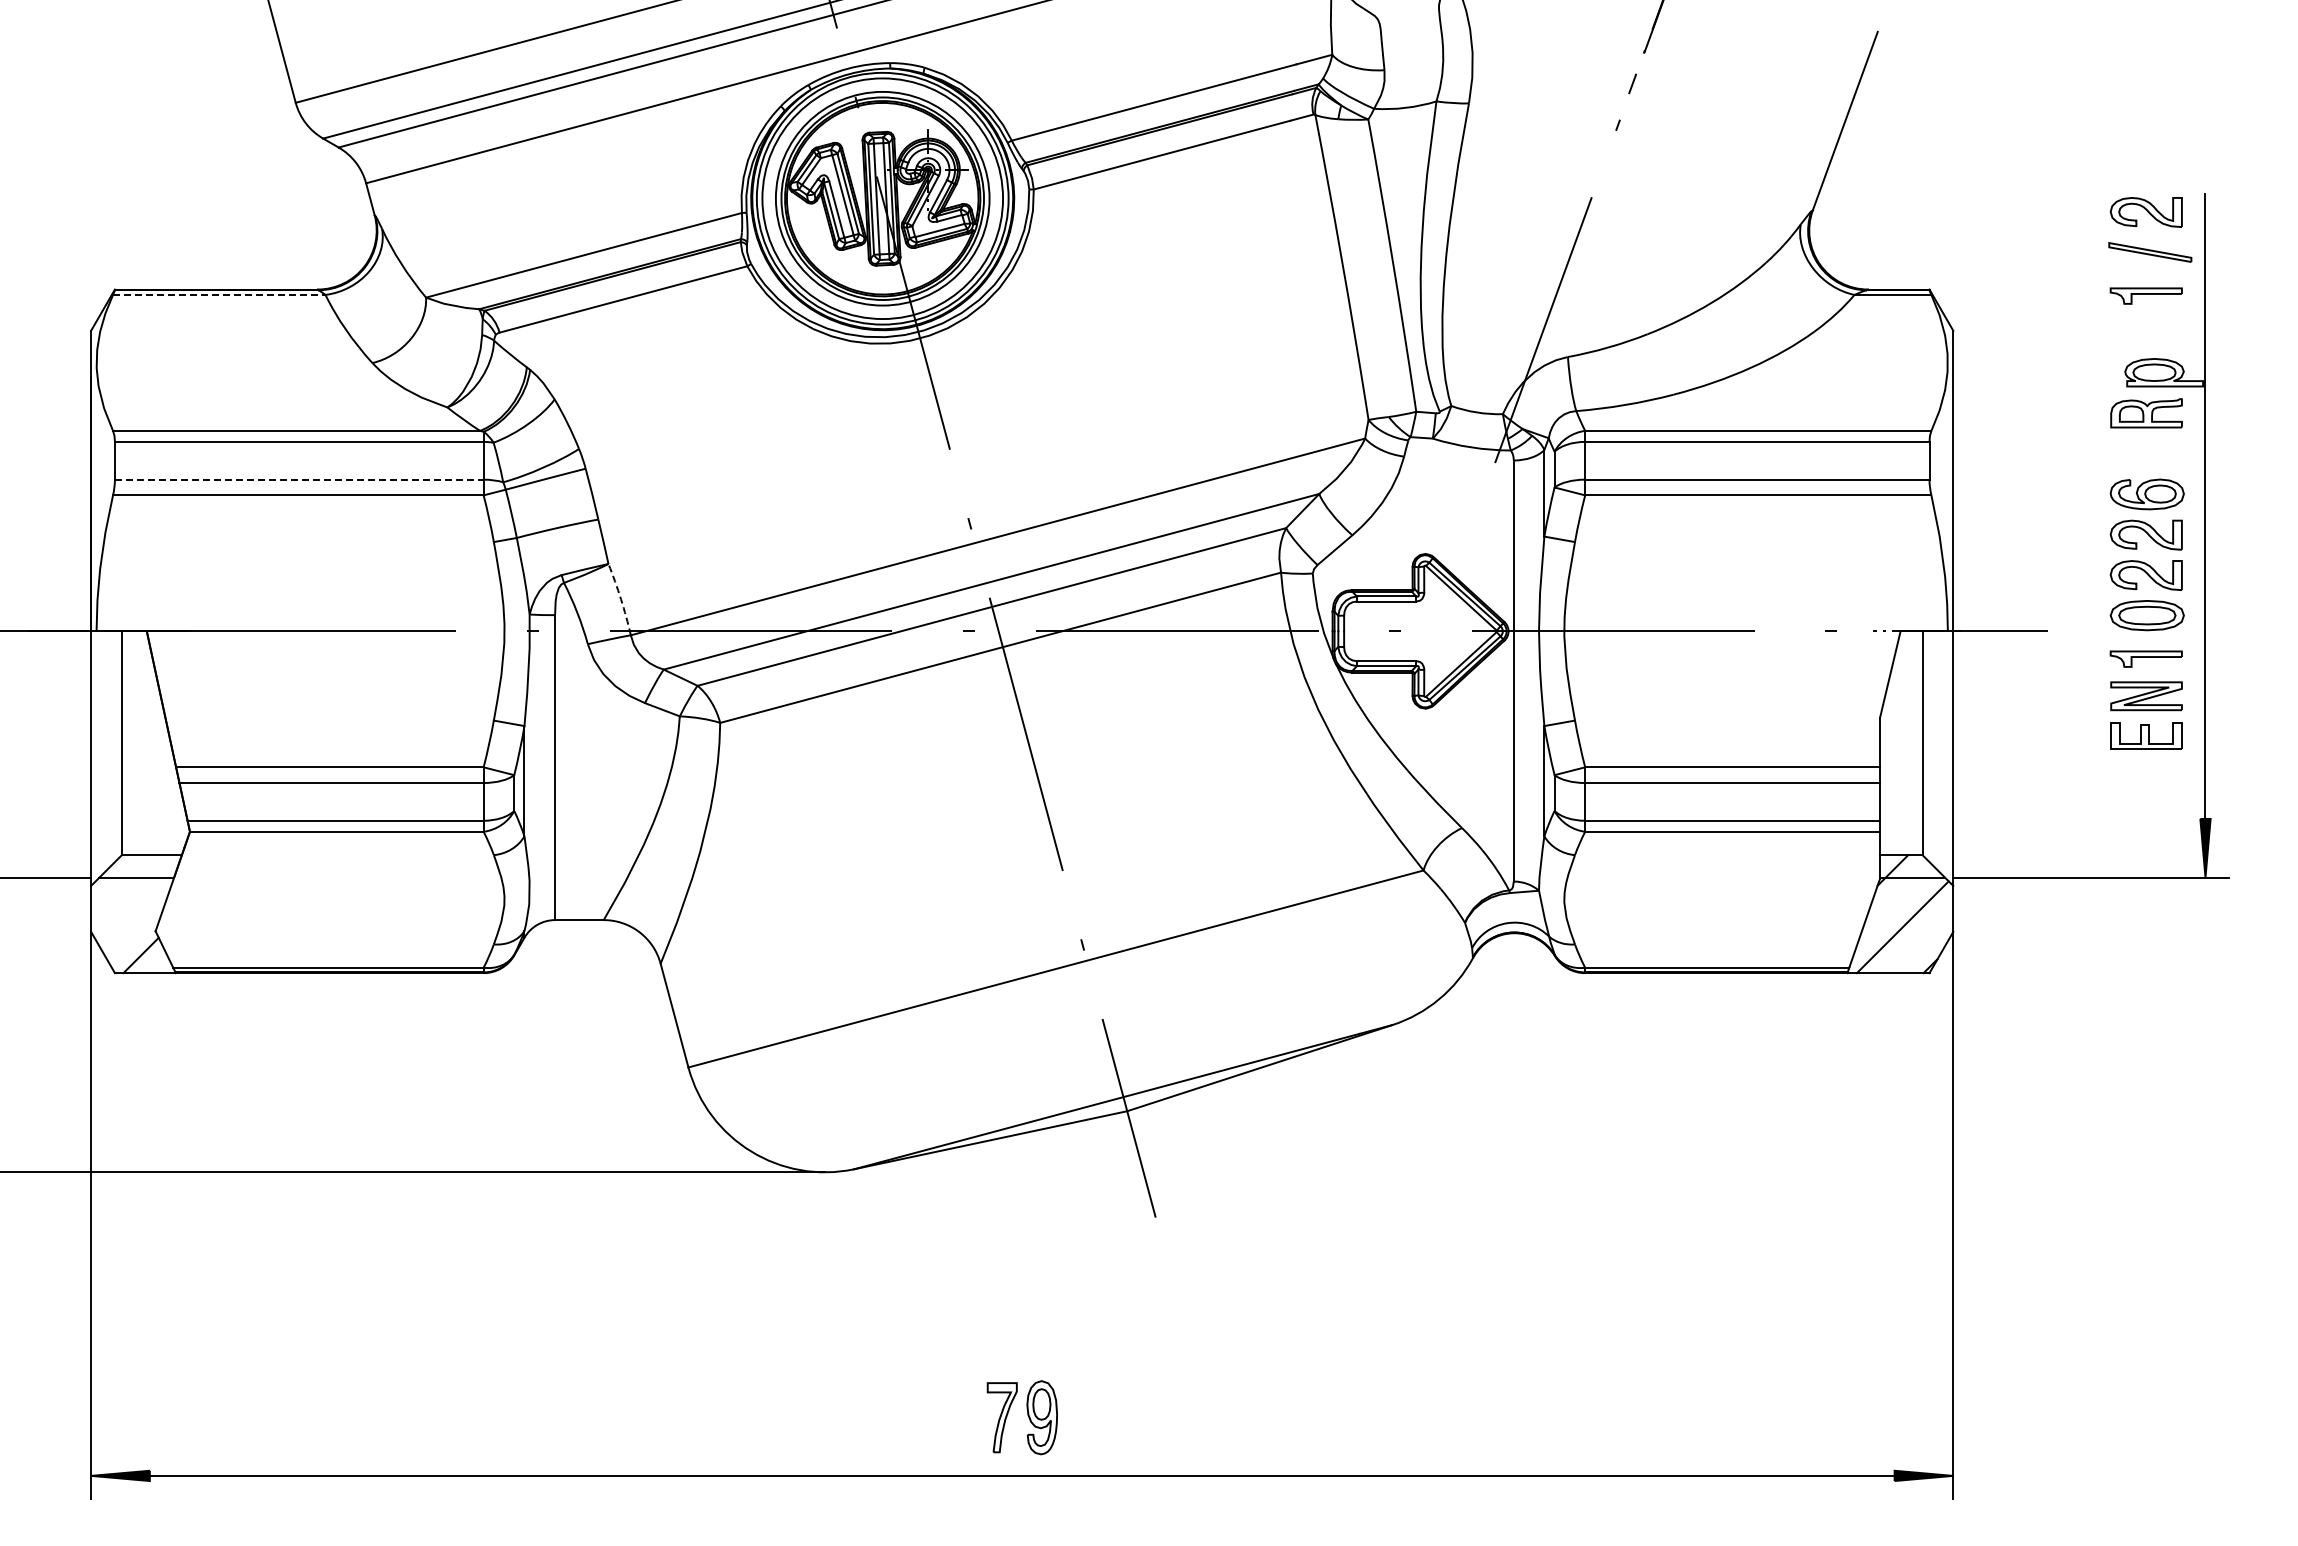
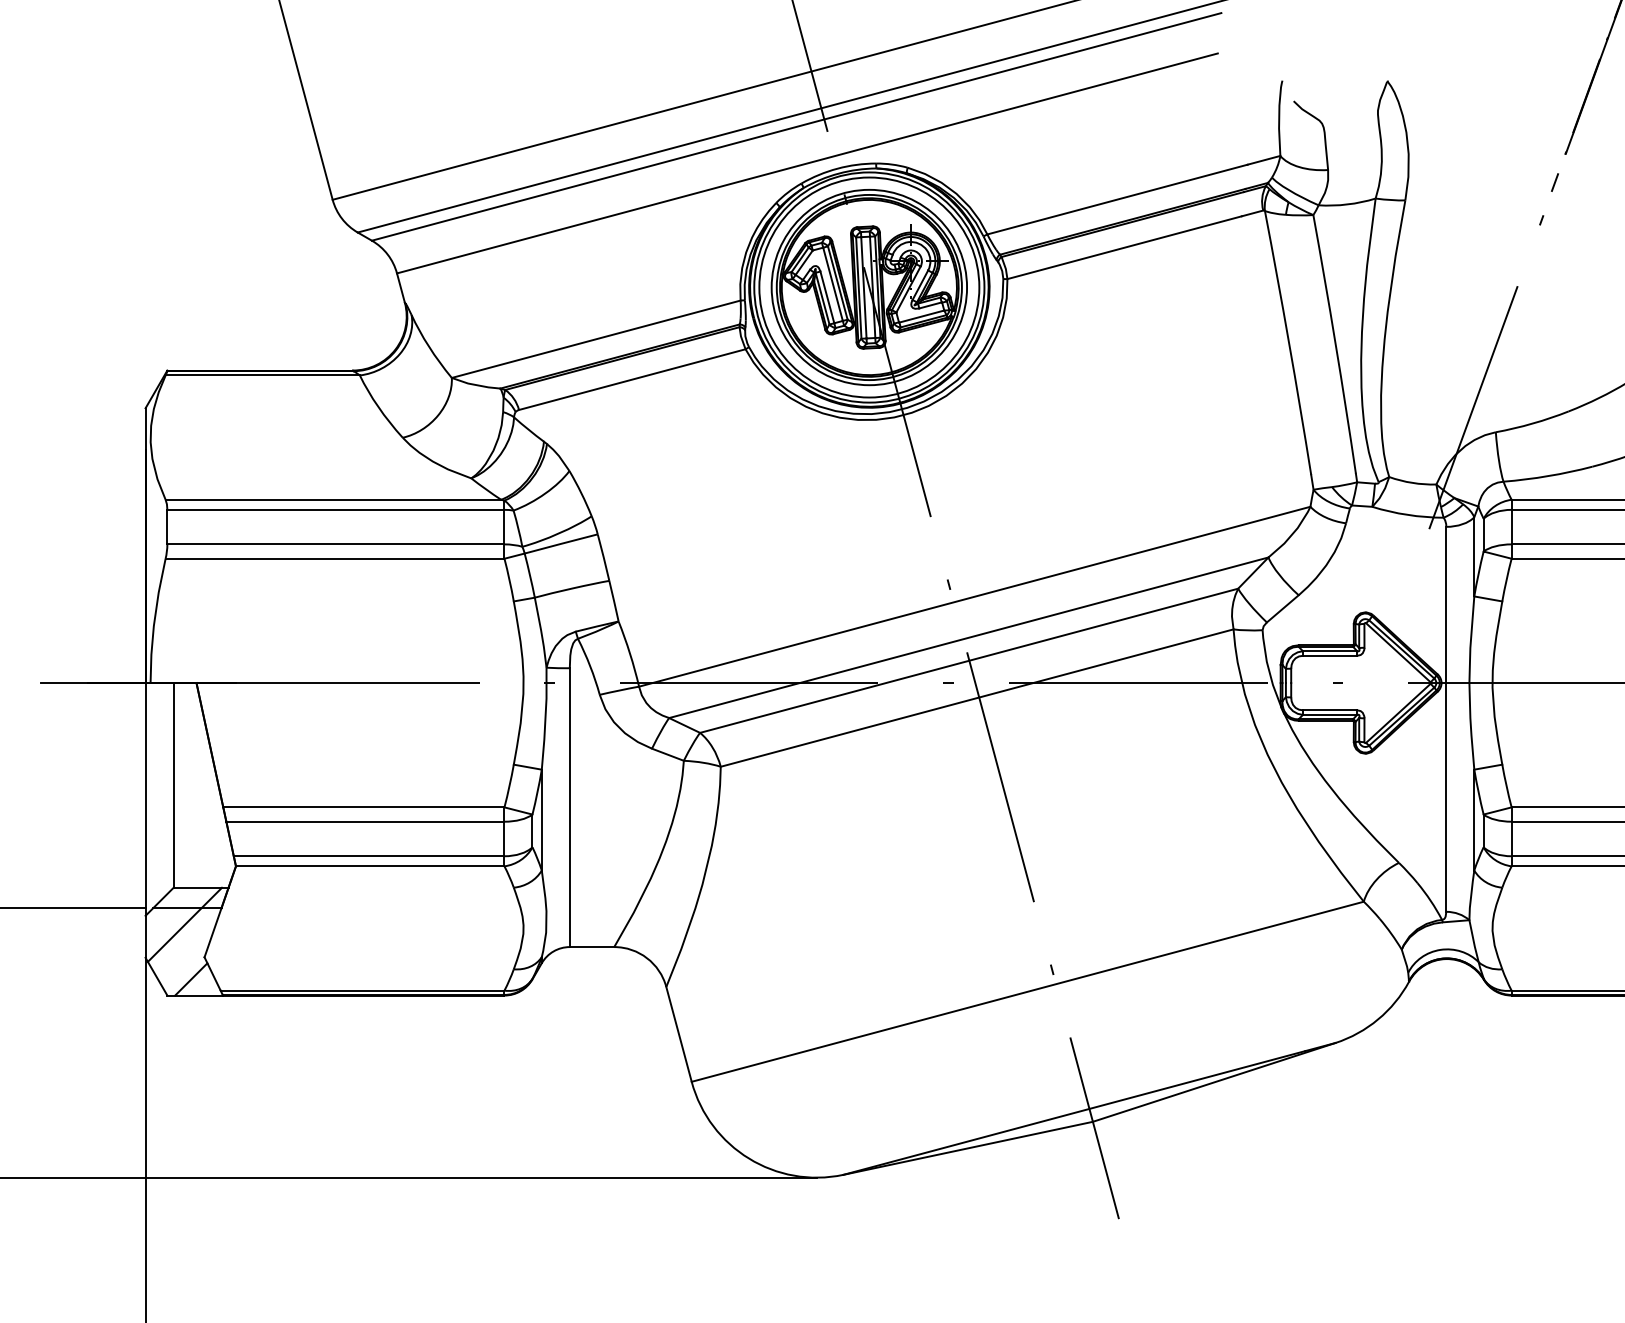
line: (219, 294) -> (262, 375), dashed -> solid
line: (299, 479) -> (336, 544), dashed -> solid
arc: (621, 599) -> (630, 653), dashed -> solid
line: (133, 895) -> (184, 924), added

